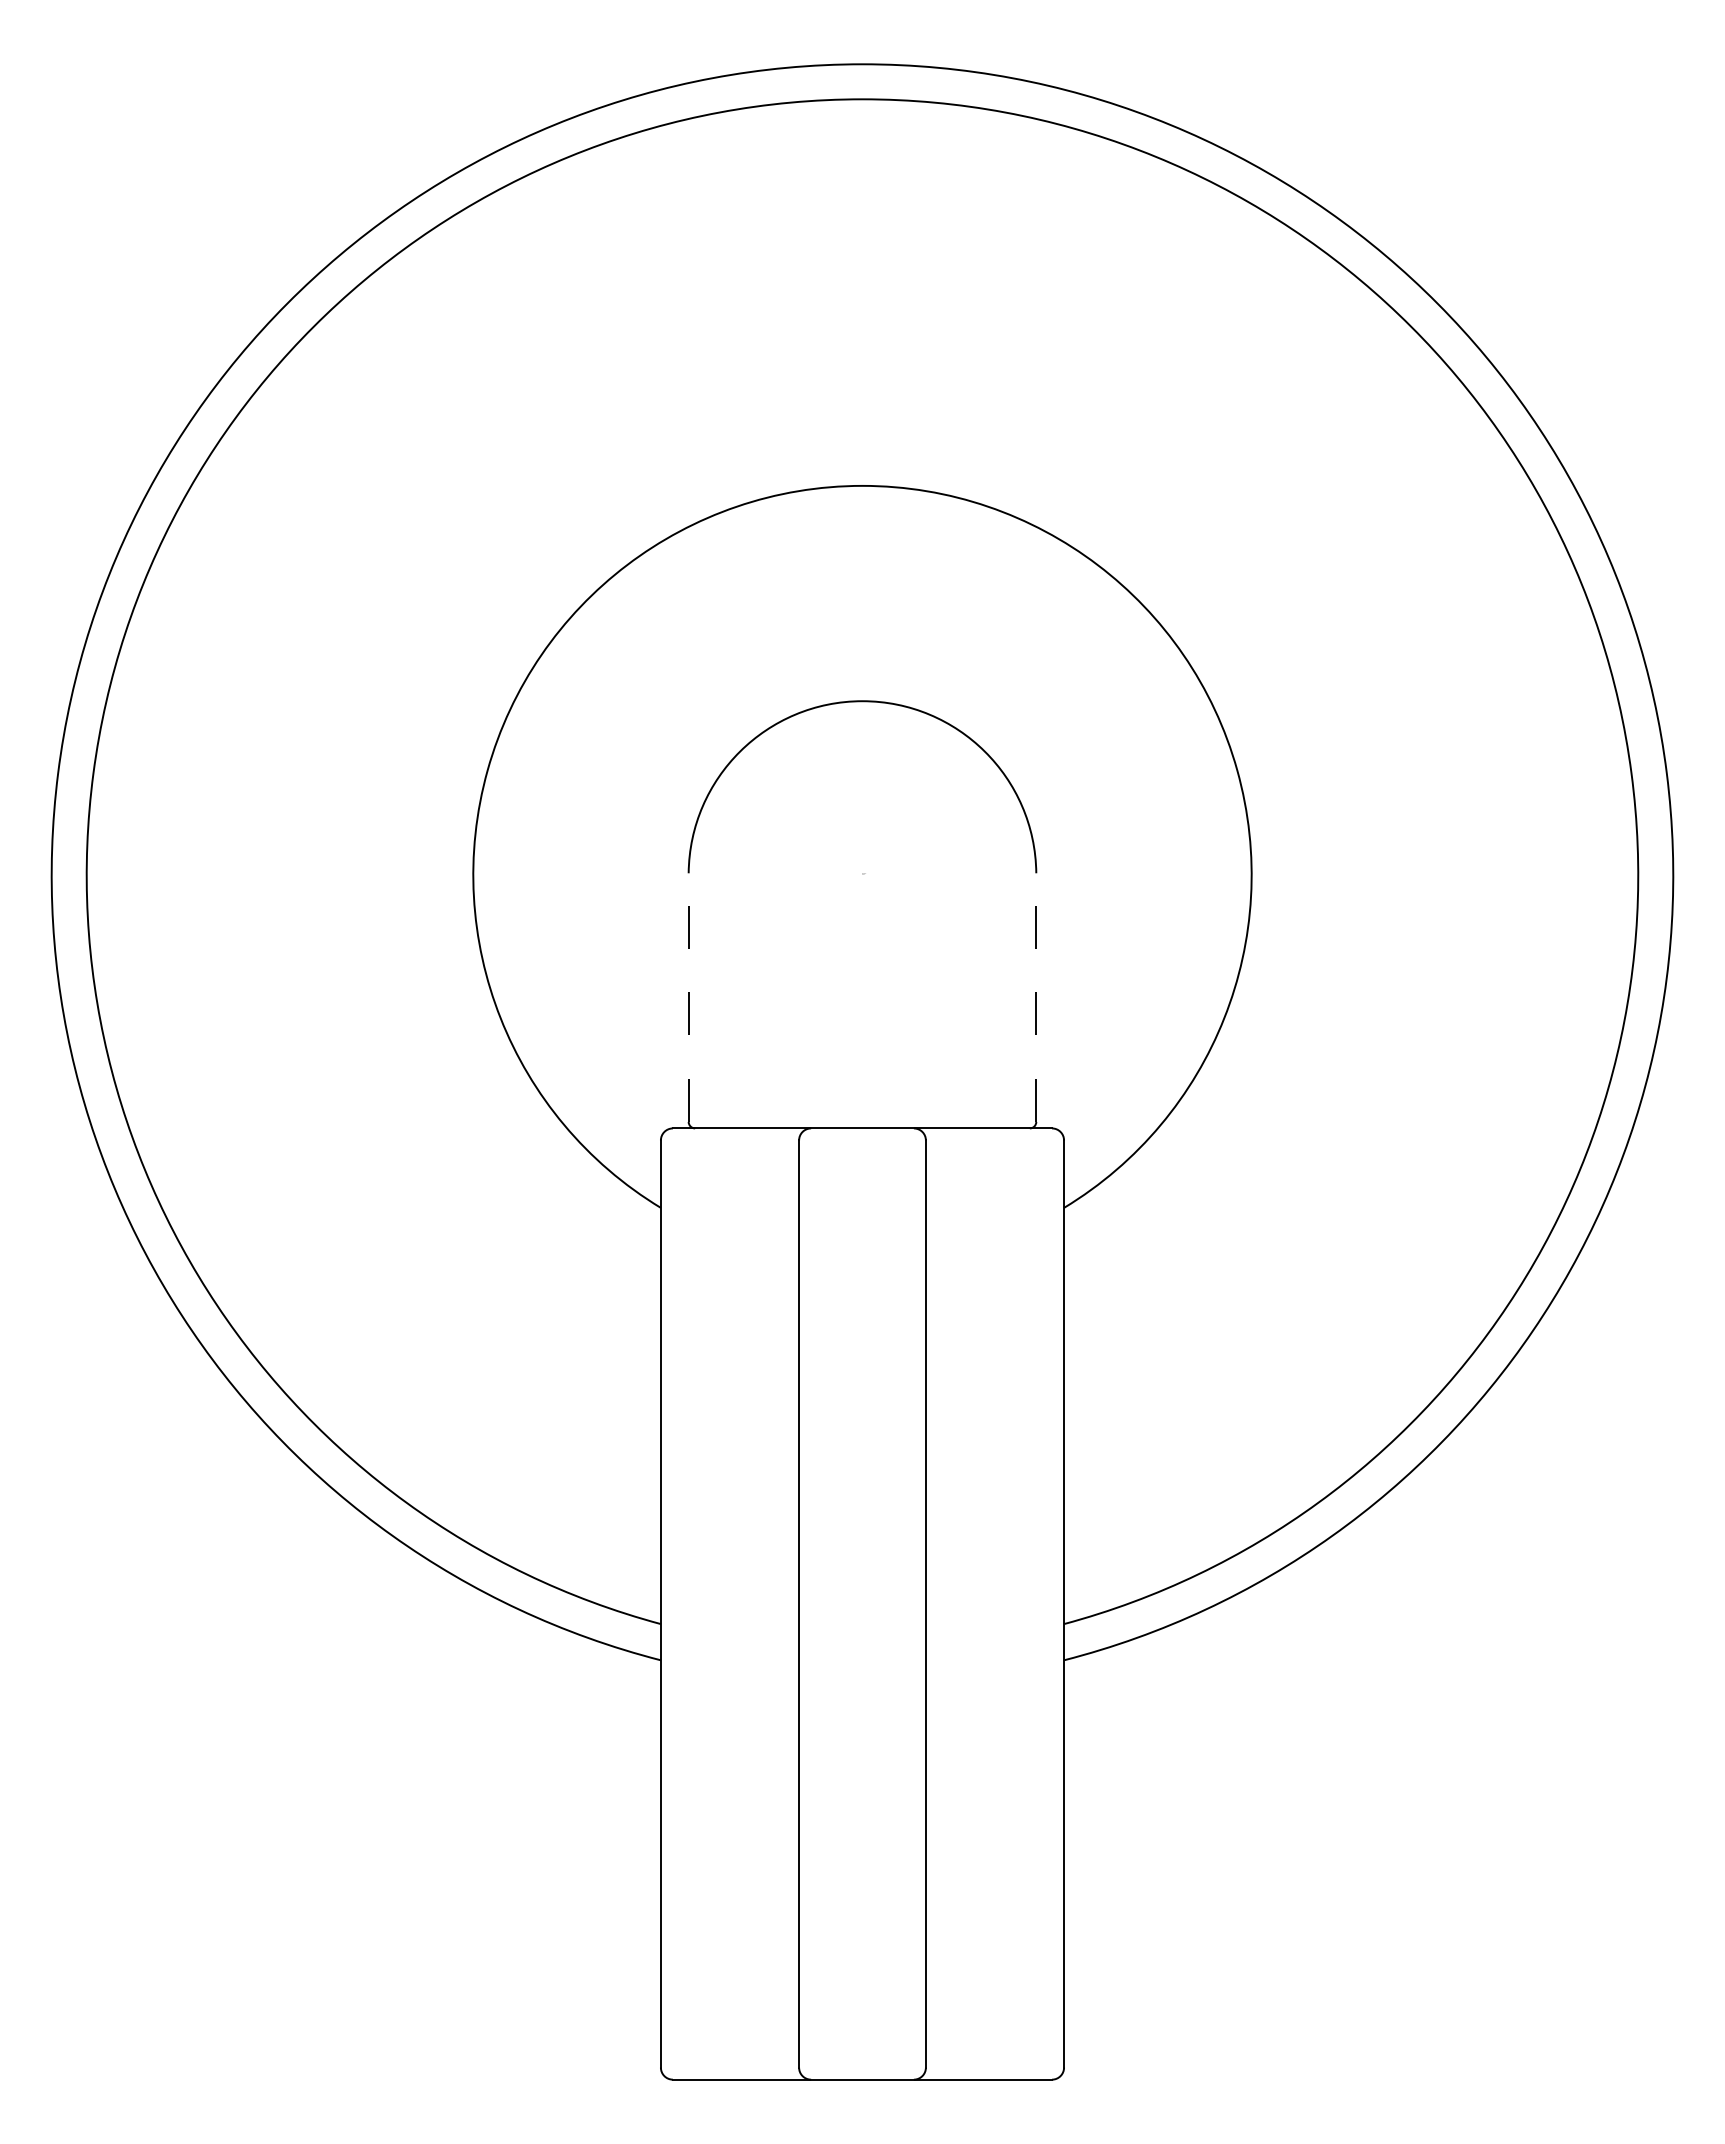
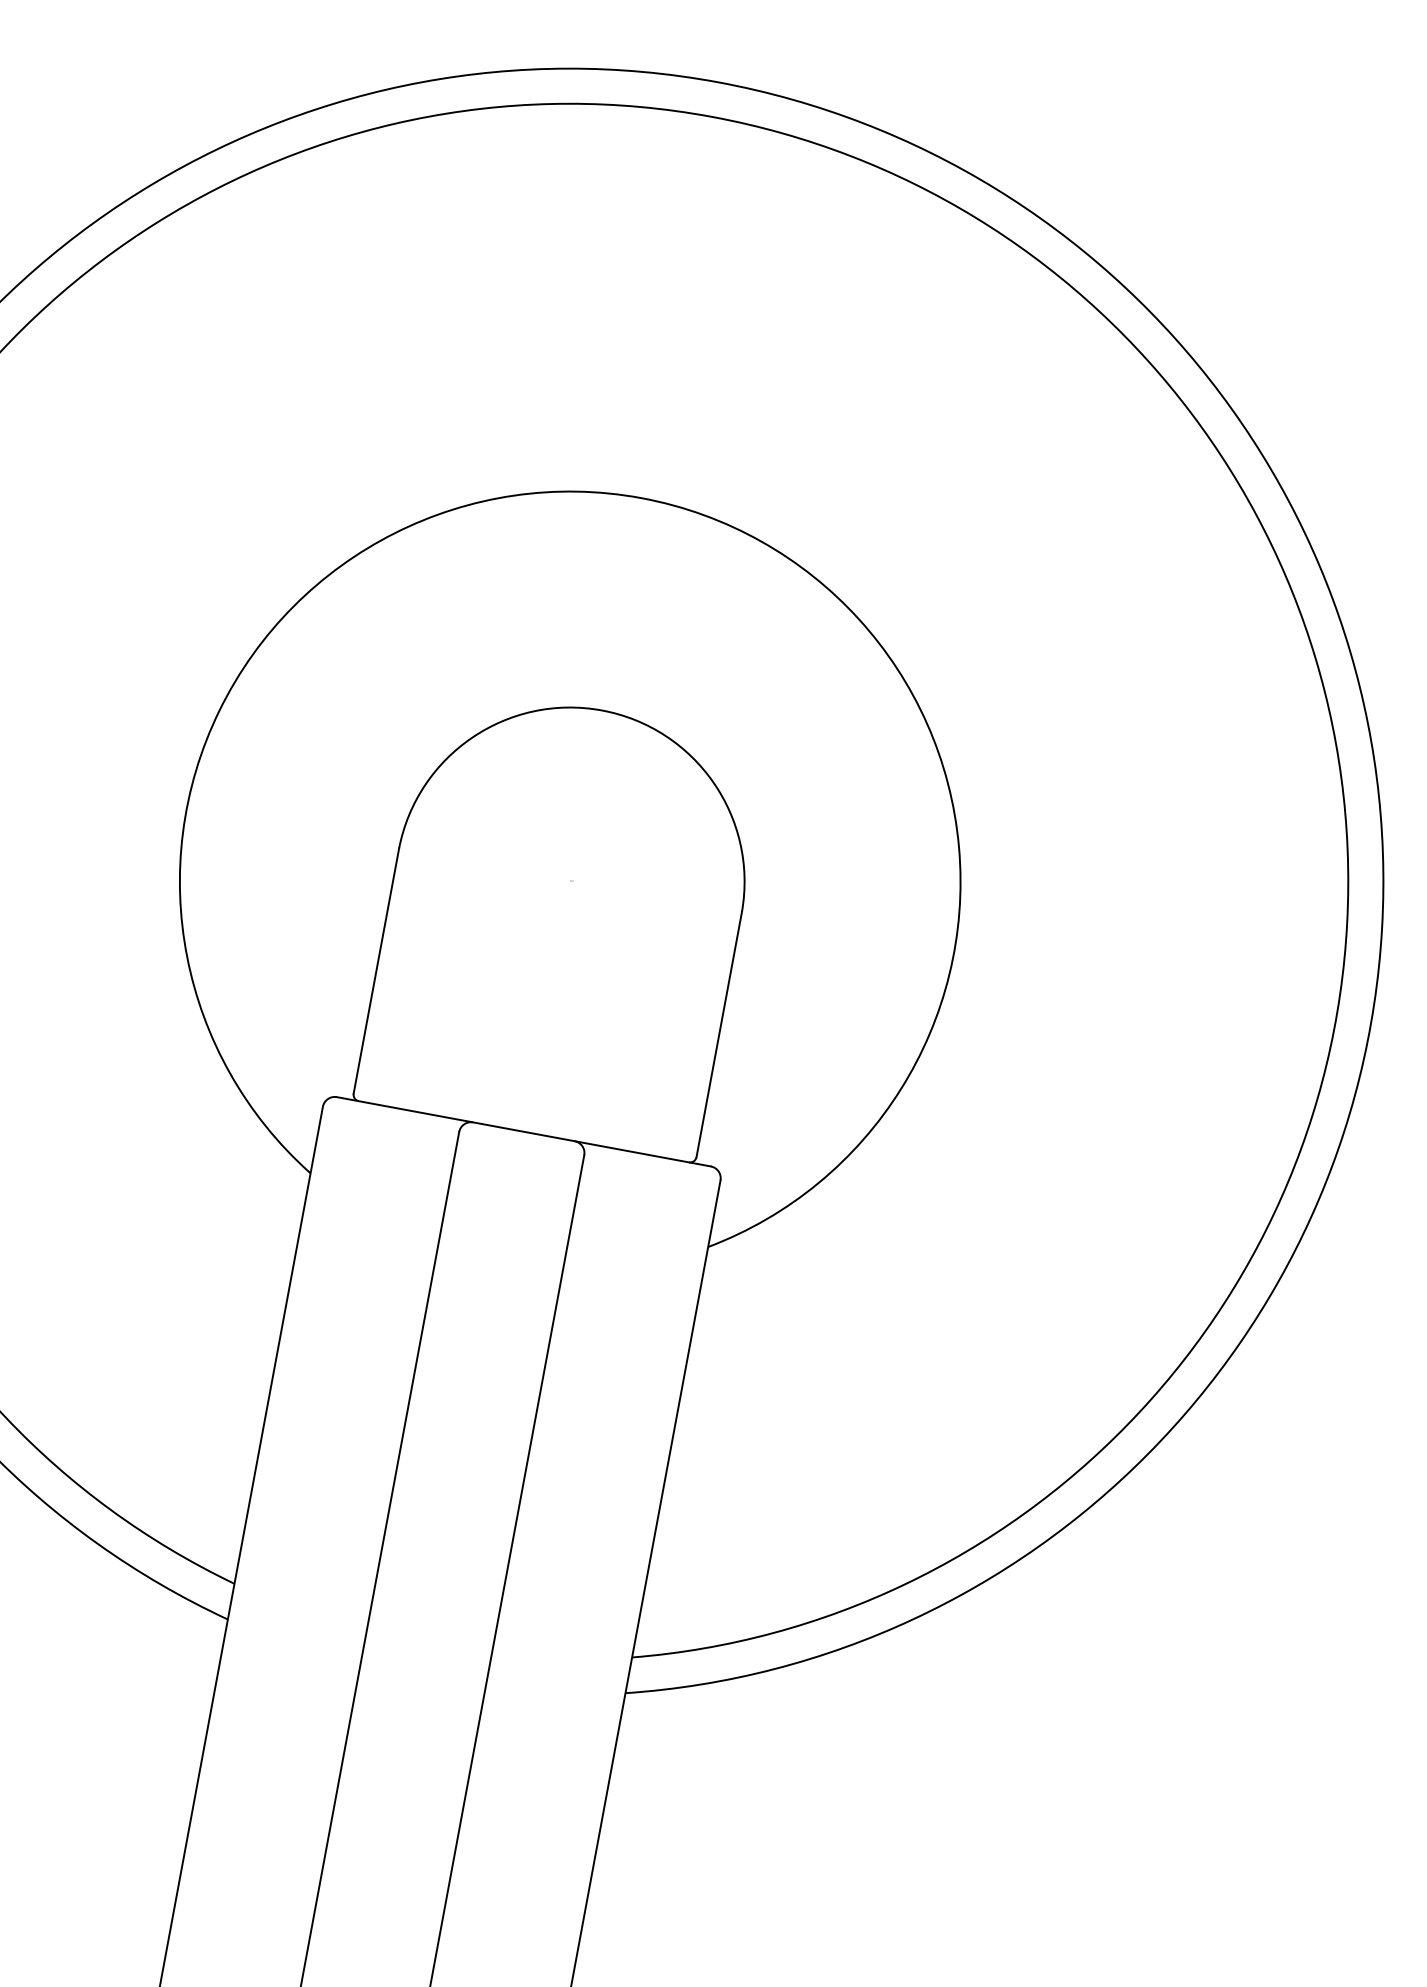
line: (688, 997) -> (376, 970), dashed -> solid
line: (1036, 997) -> (719, 1034), dashed -> solid

